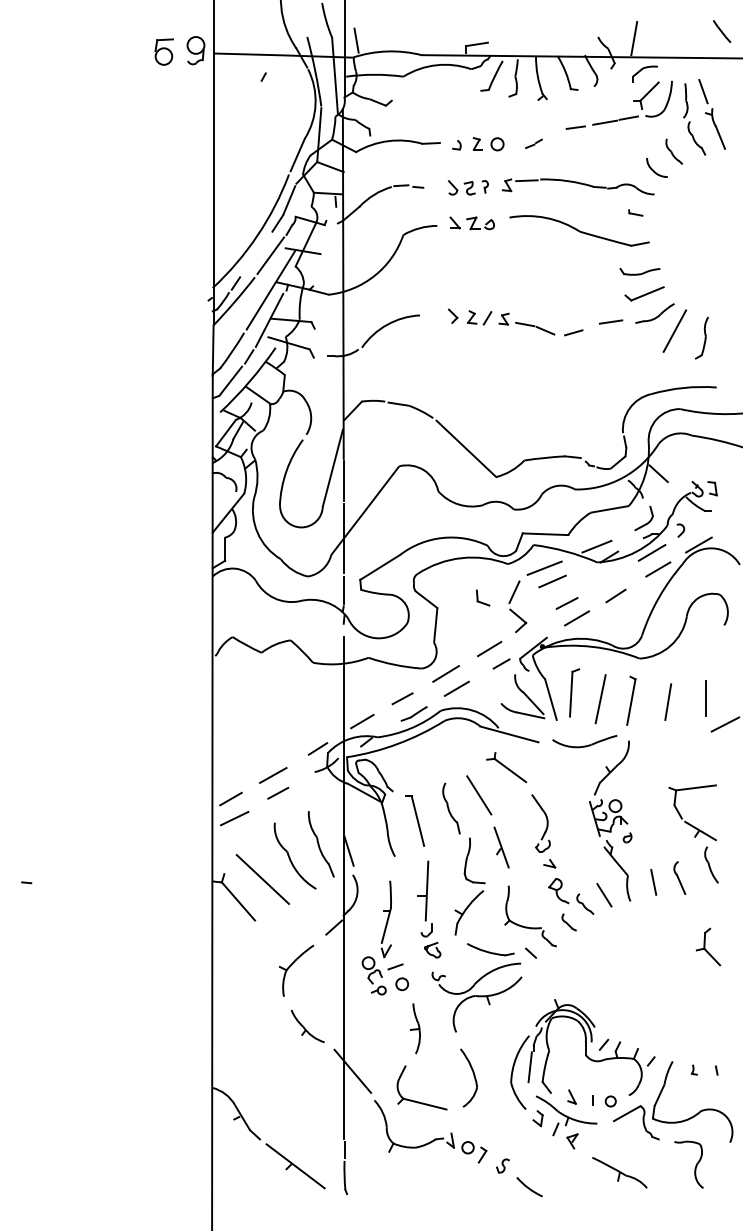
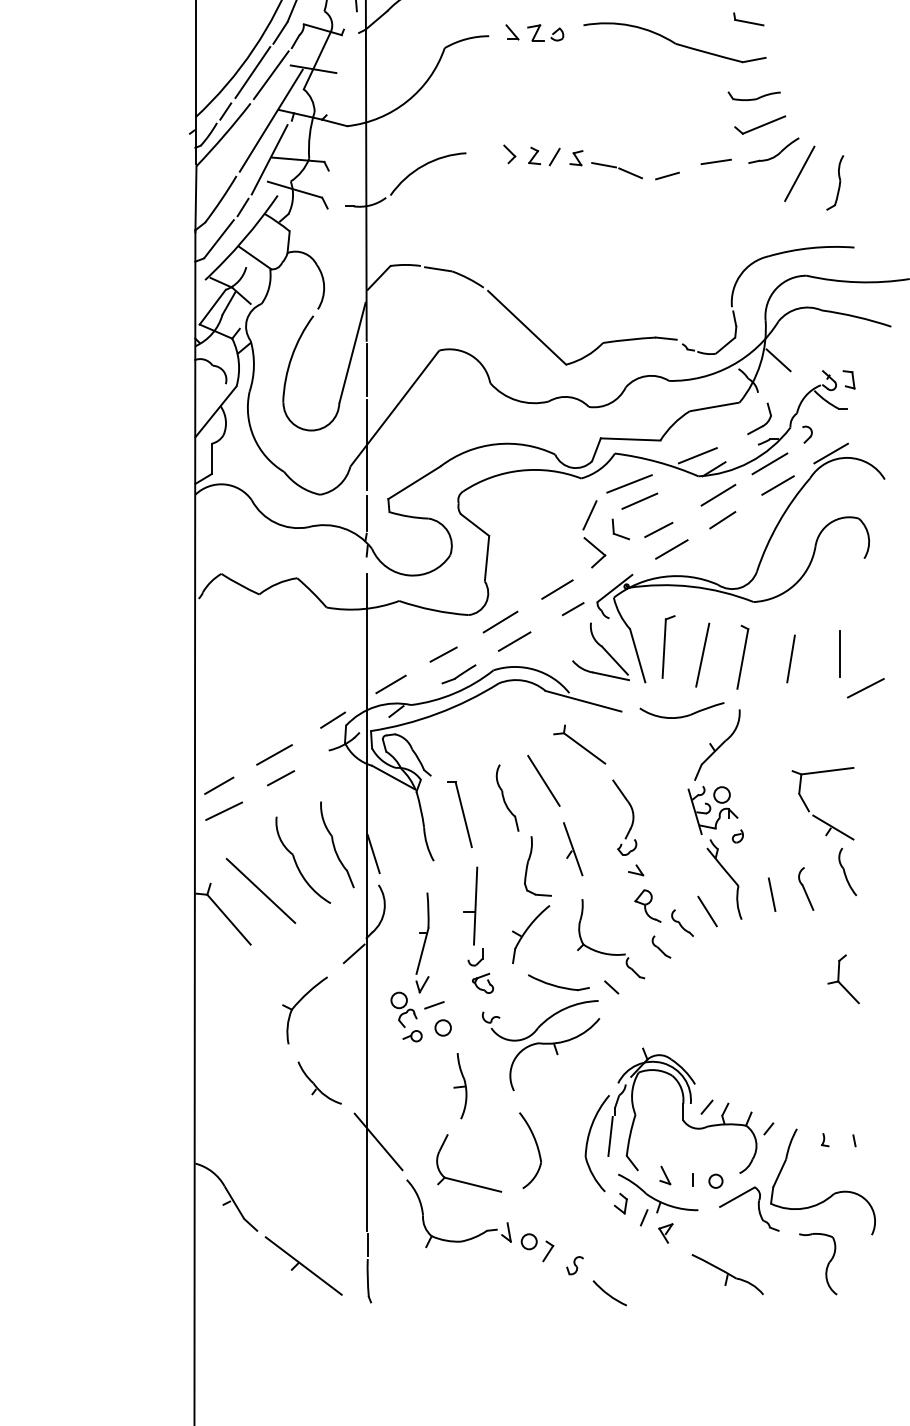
part: (635, 212) -> (748, 18), size x1.67
line: (256, 253) -> (252, 72), added
line: (612, 576) -> (718, 494), added
part: (483, 597) -> (621, 528), moved

